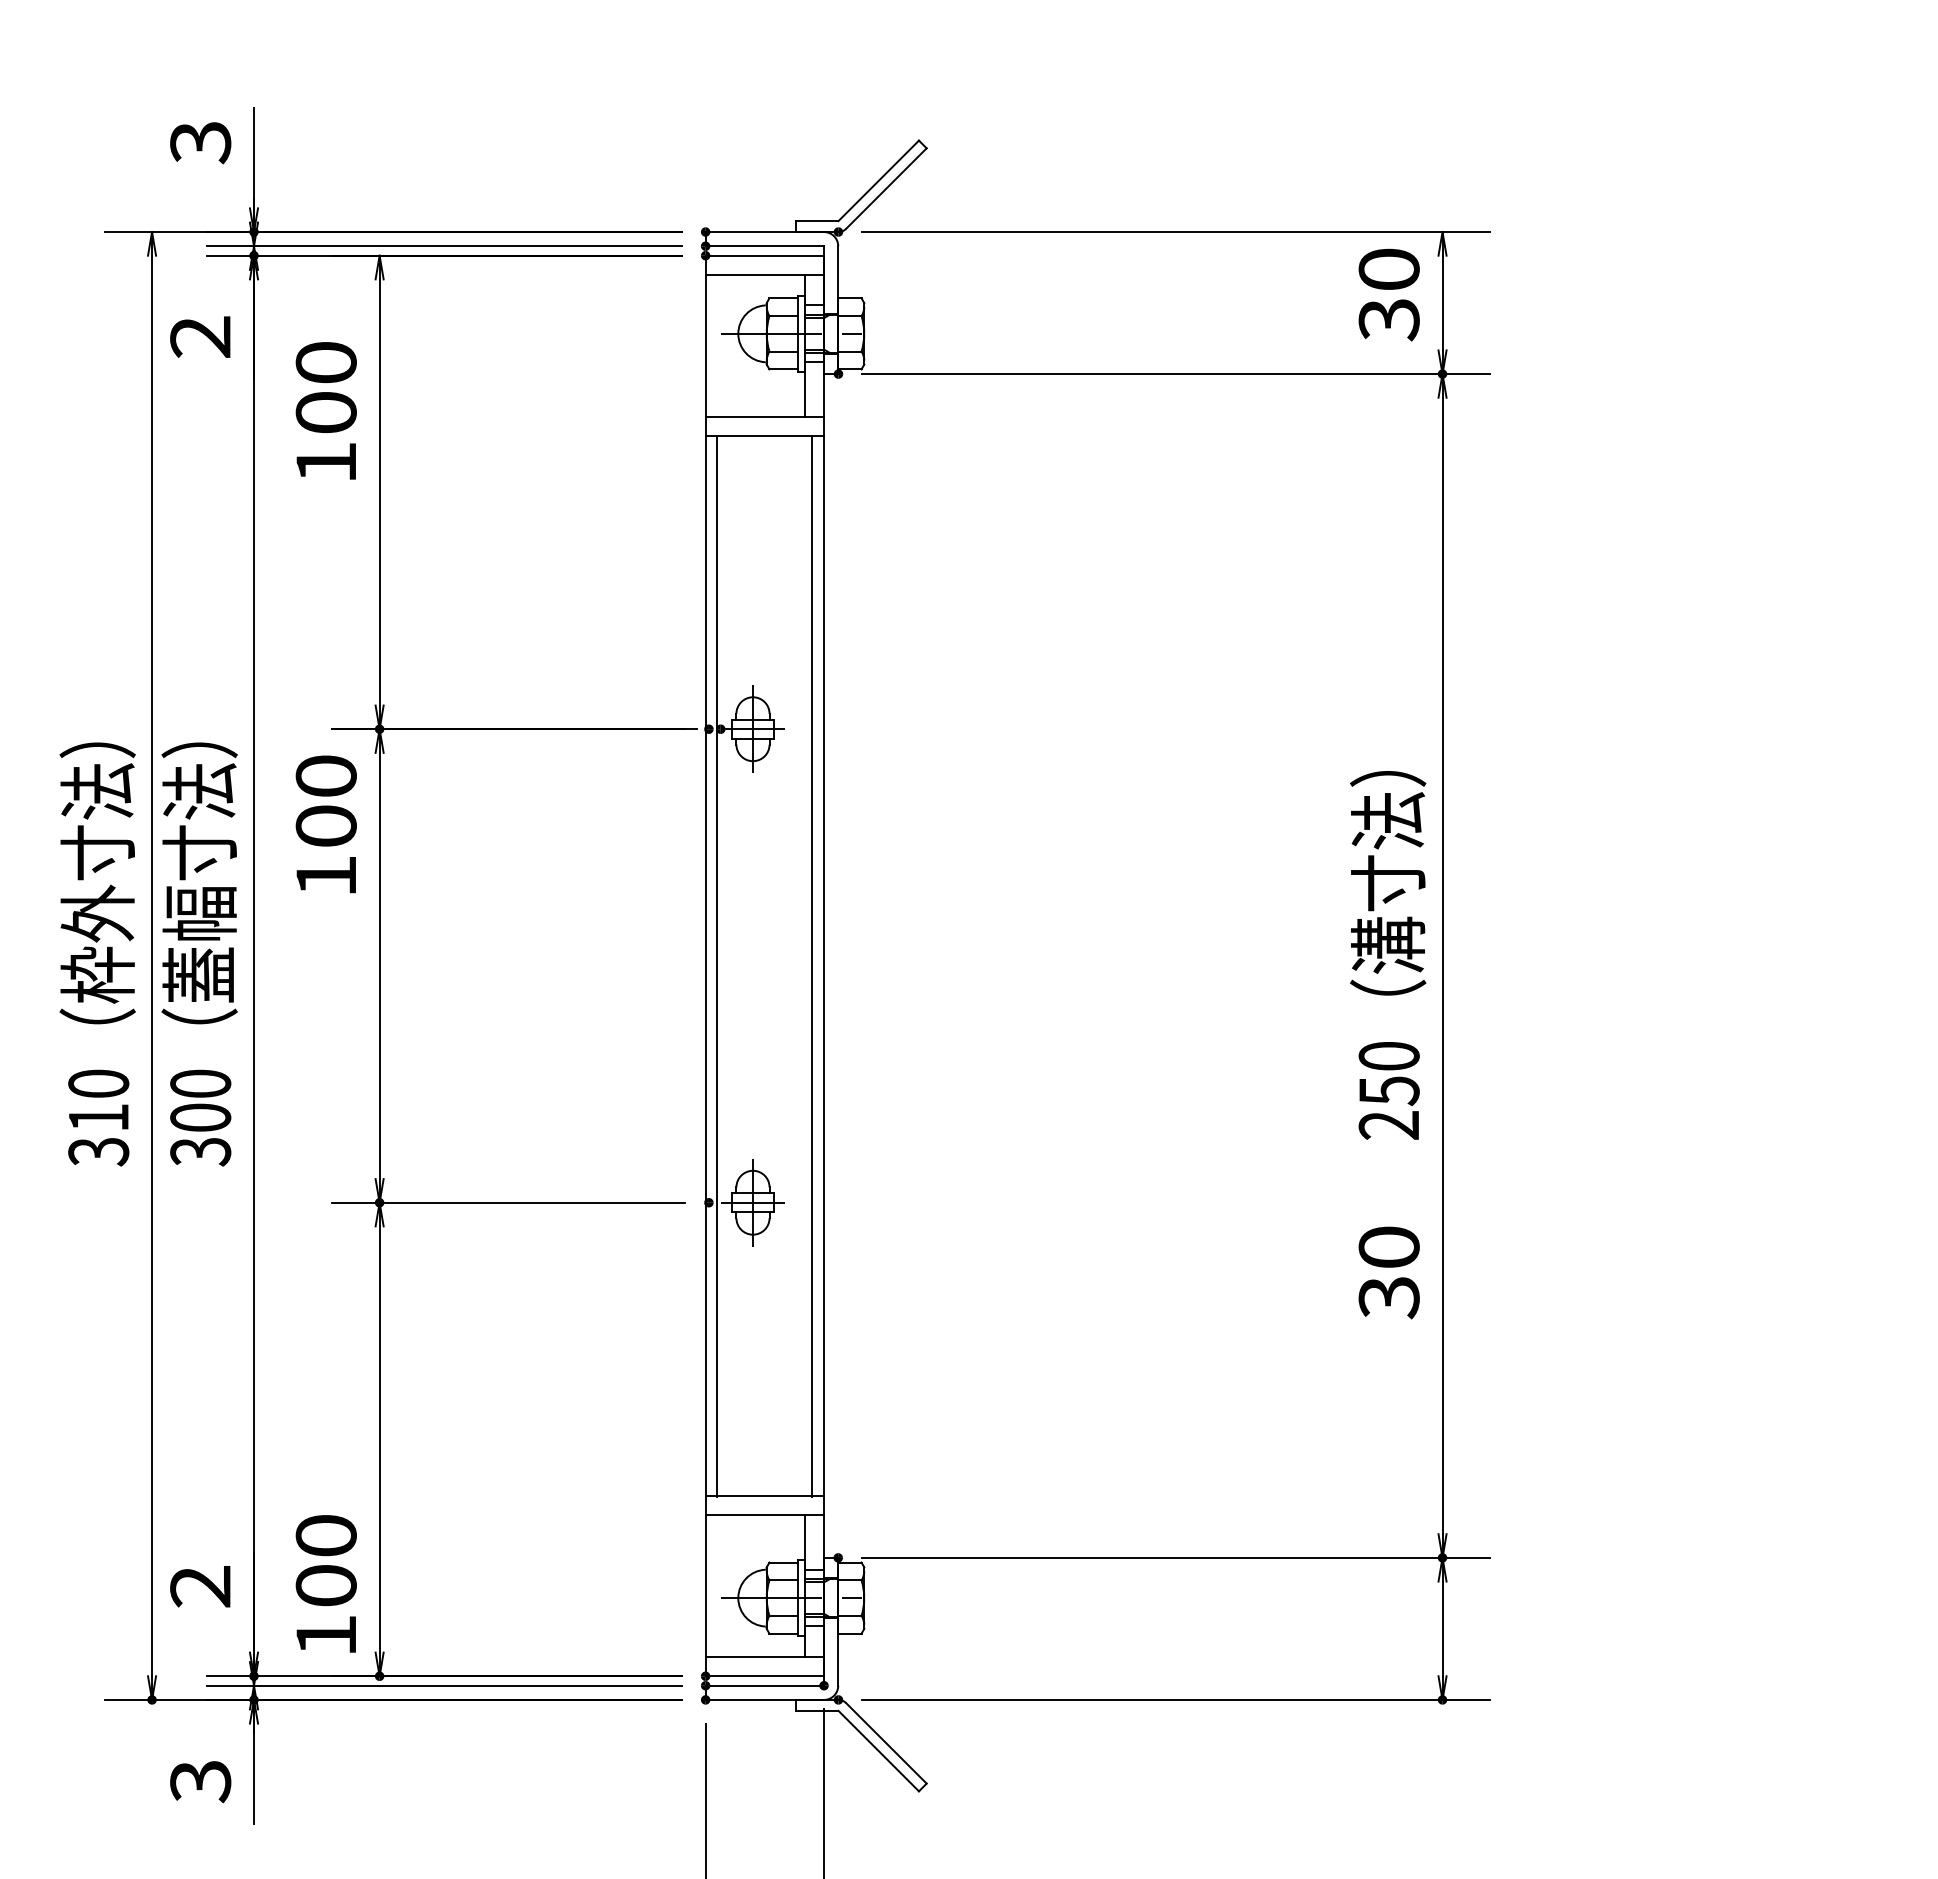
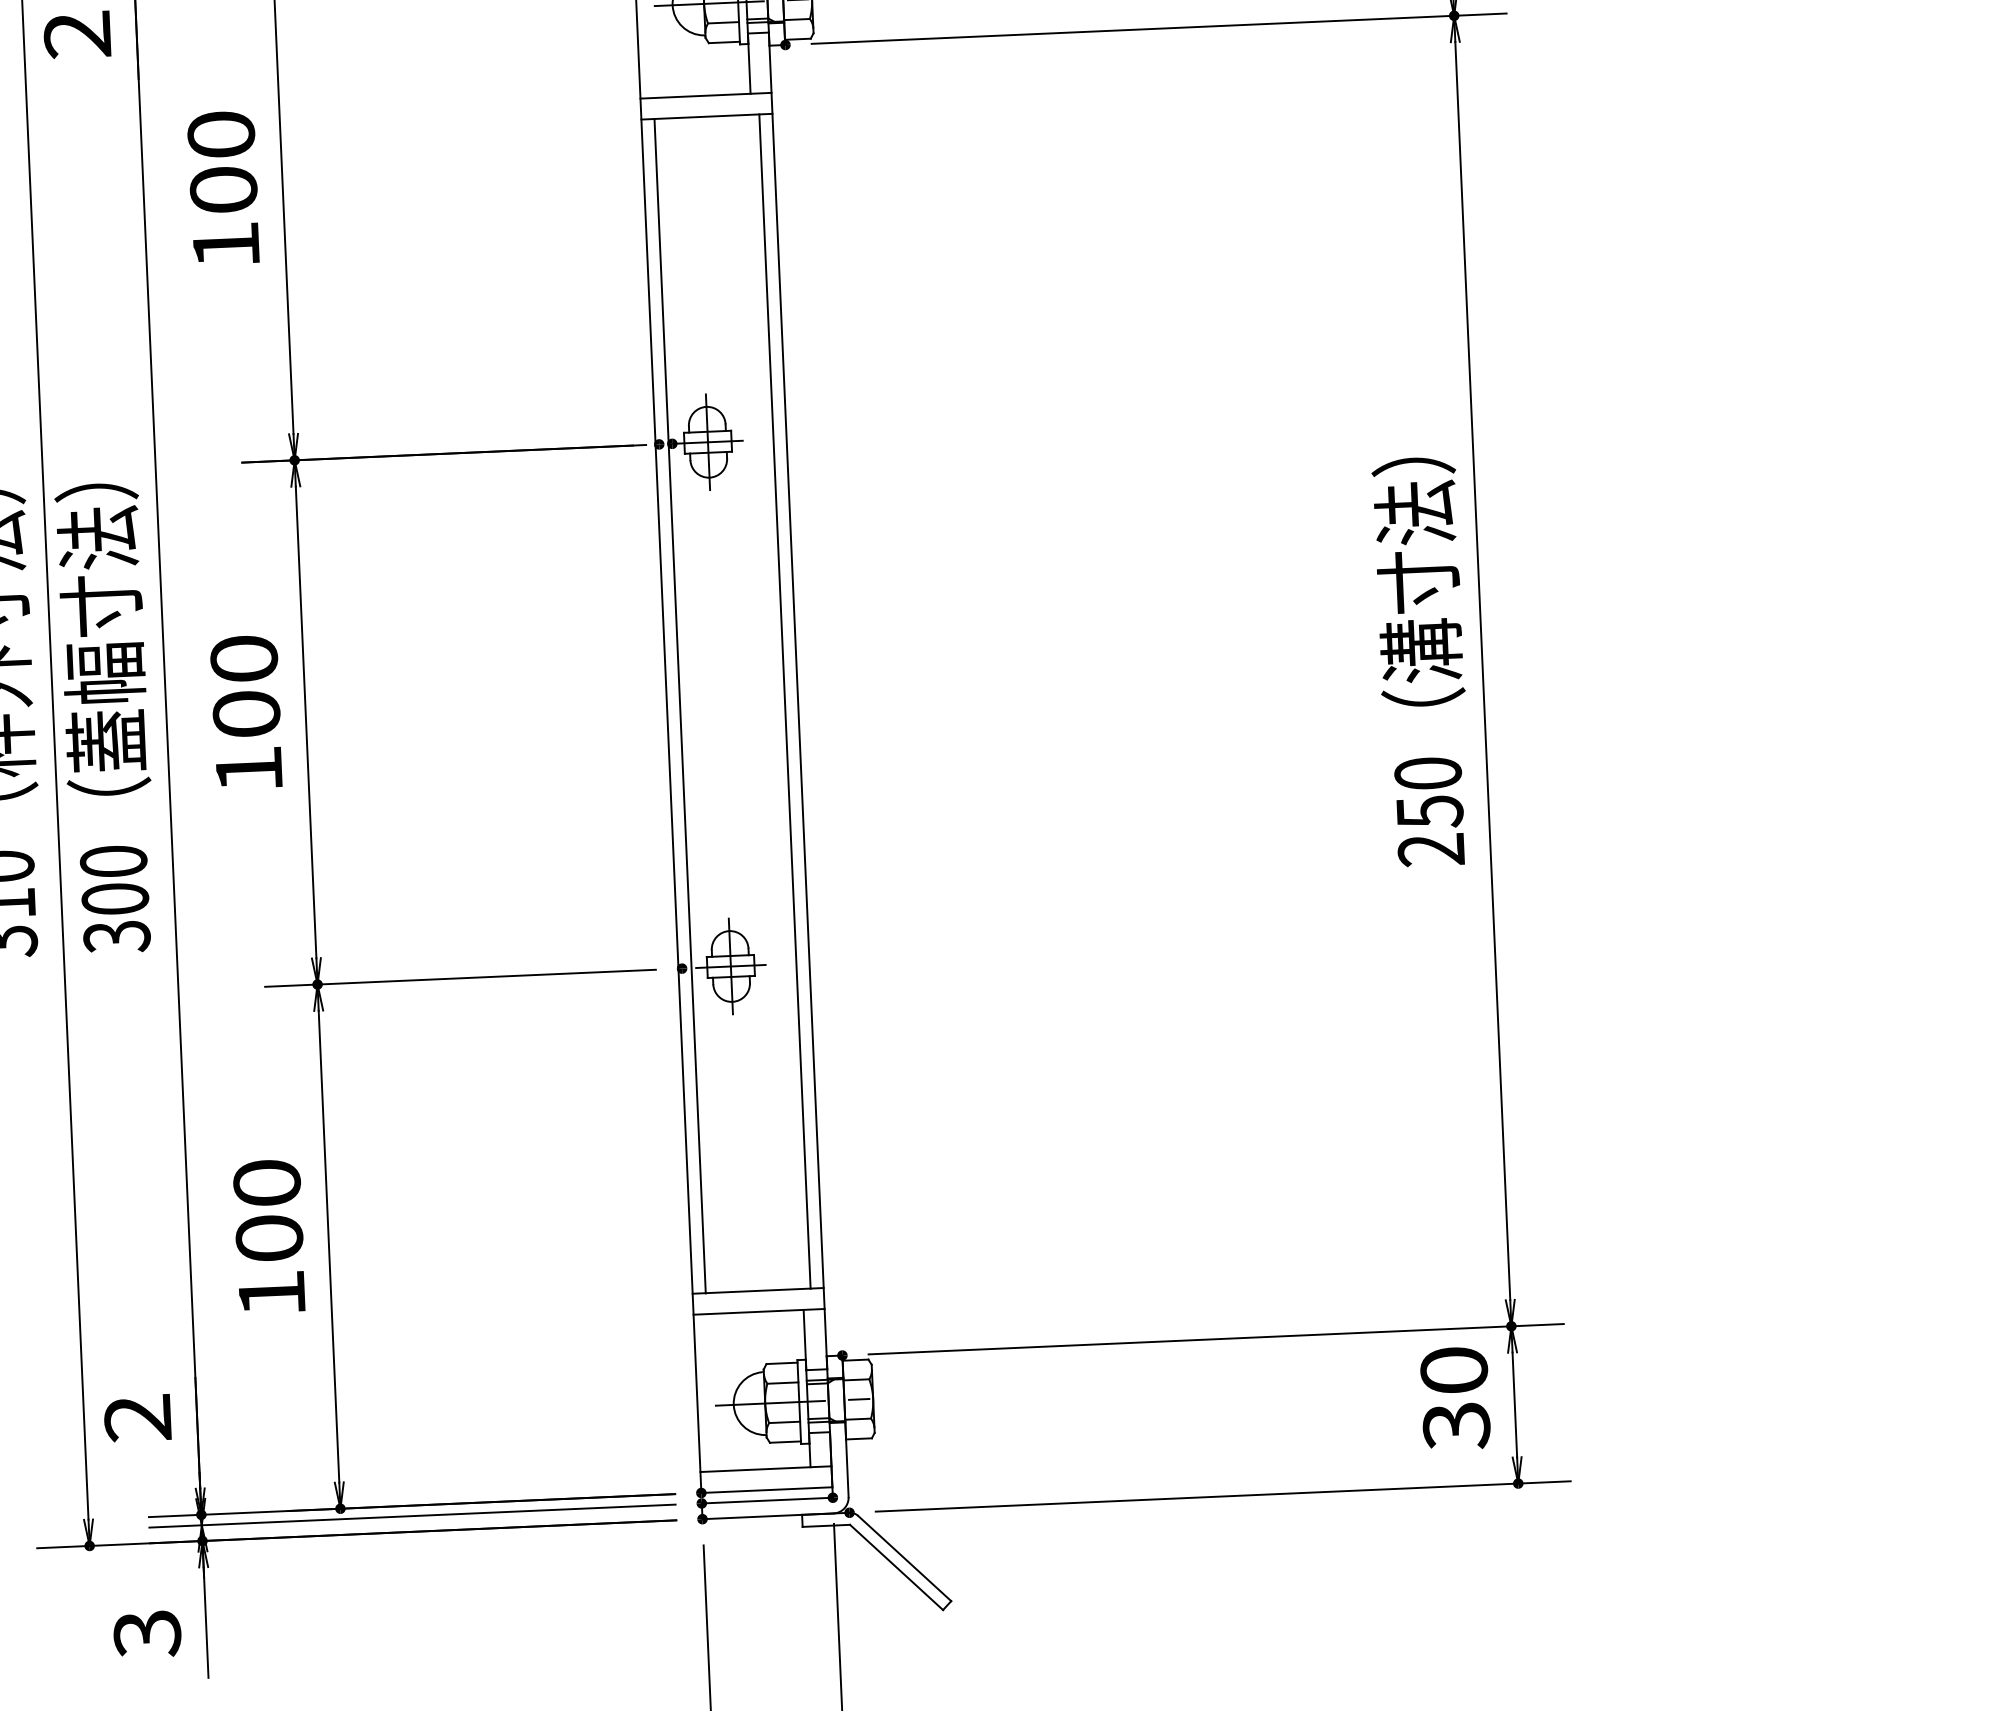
text: (325, 410) -> (222, 187), moved
text: (325, 824) -> (245, 712), moved
text: (1388, 1272) -> (1454, 1398), moved
text: (325, 1583) -> (268, 1235), moved

